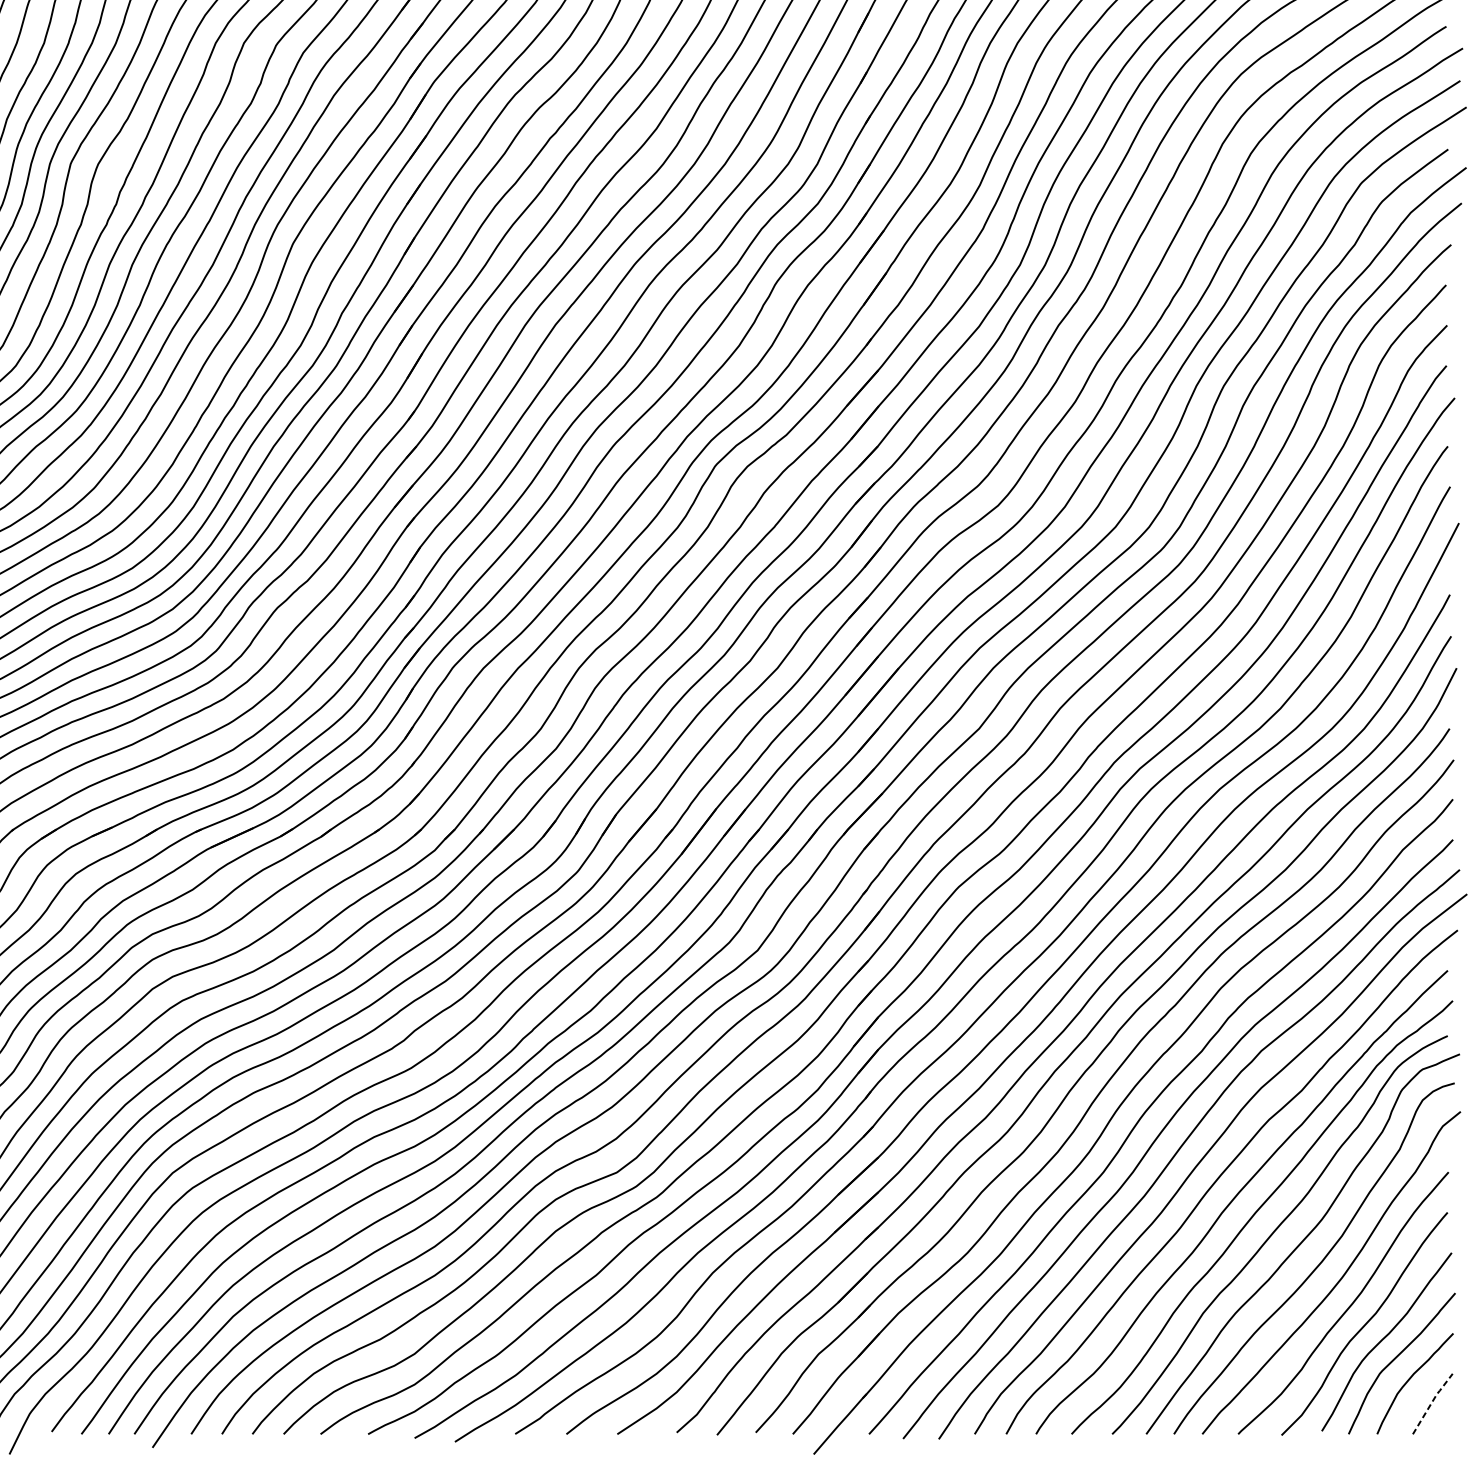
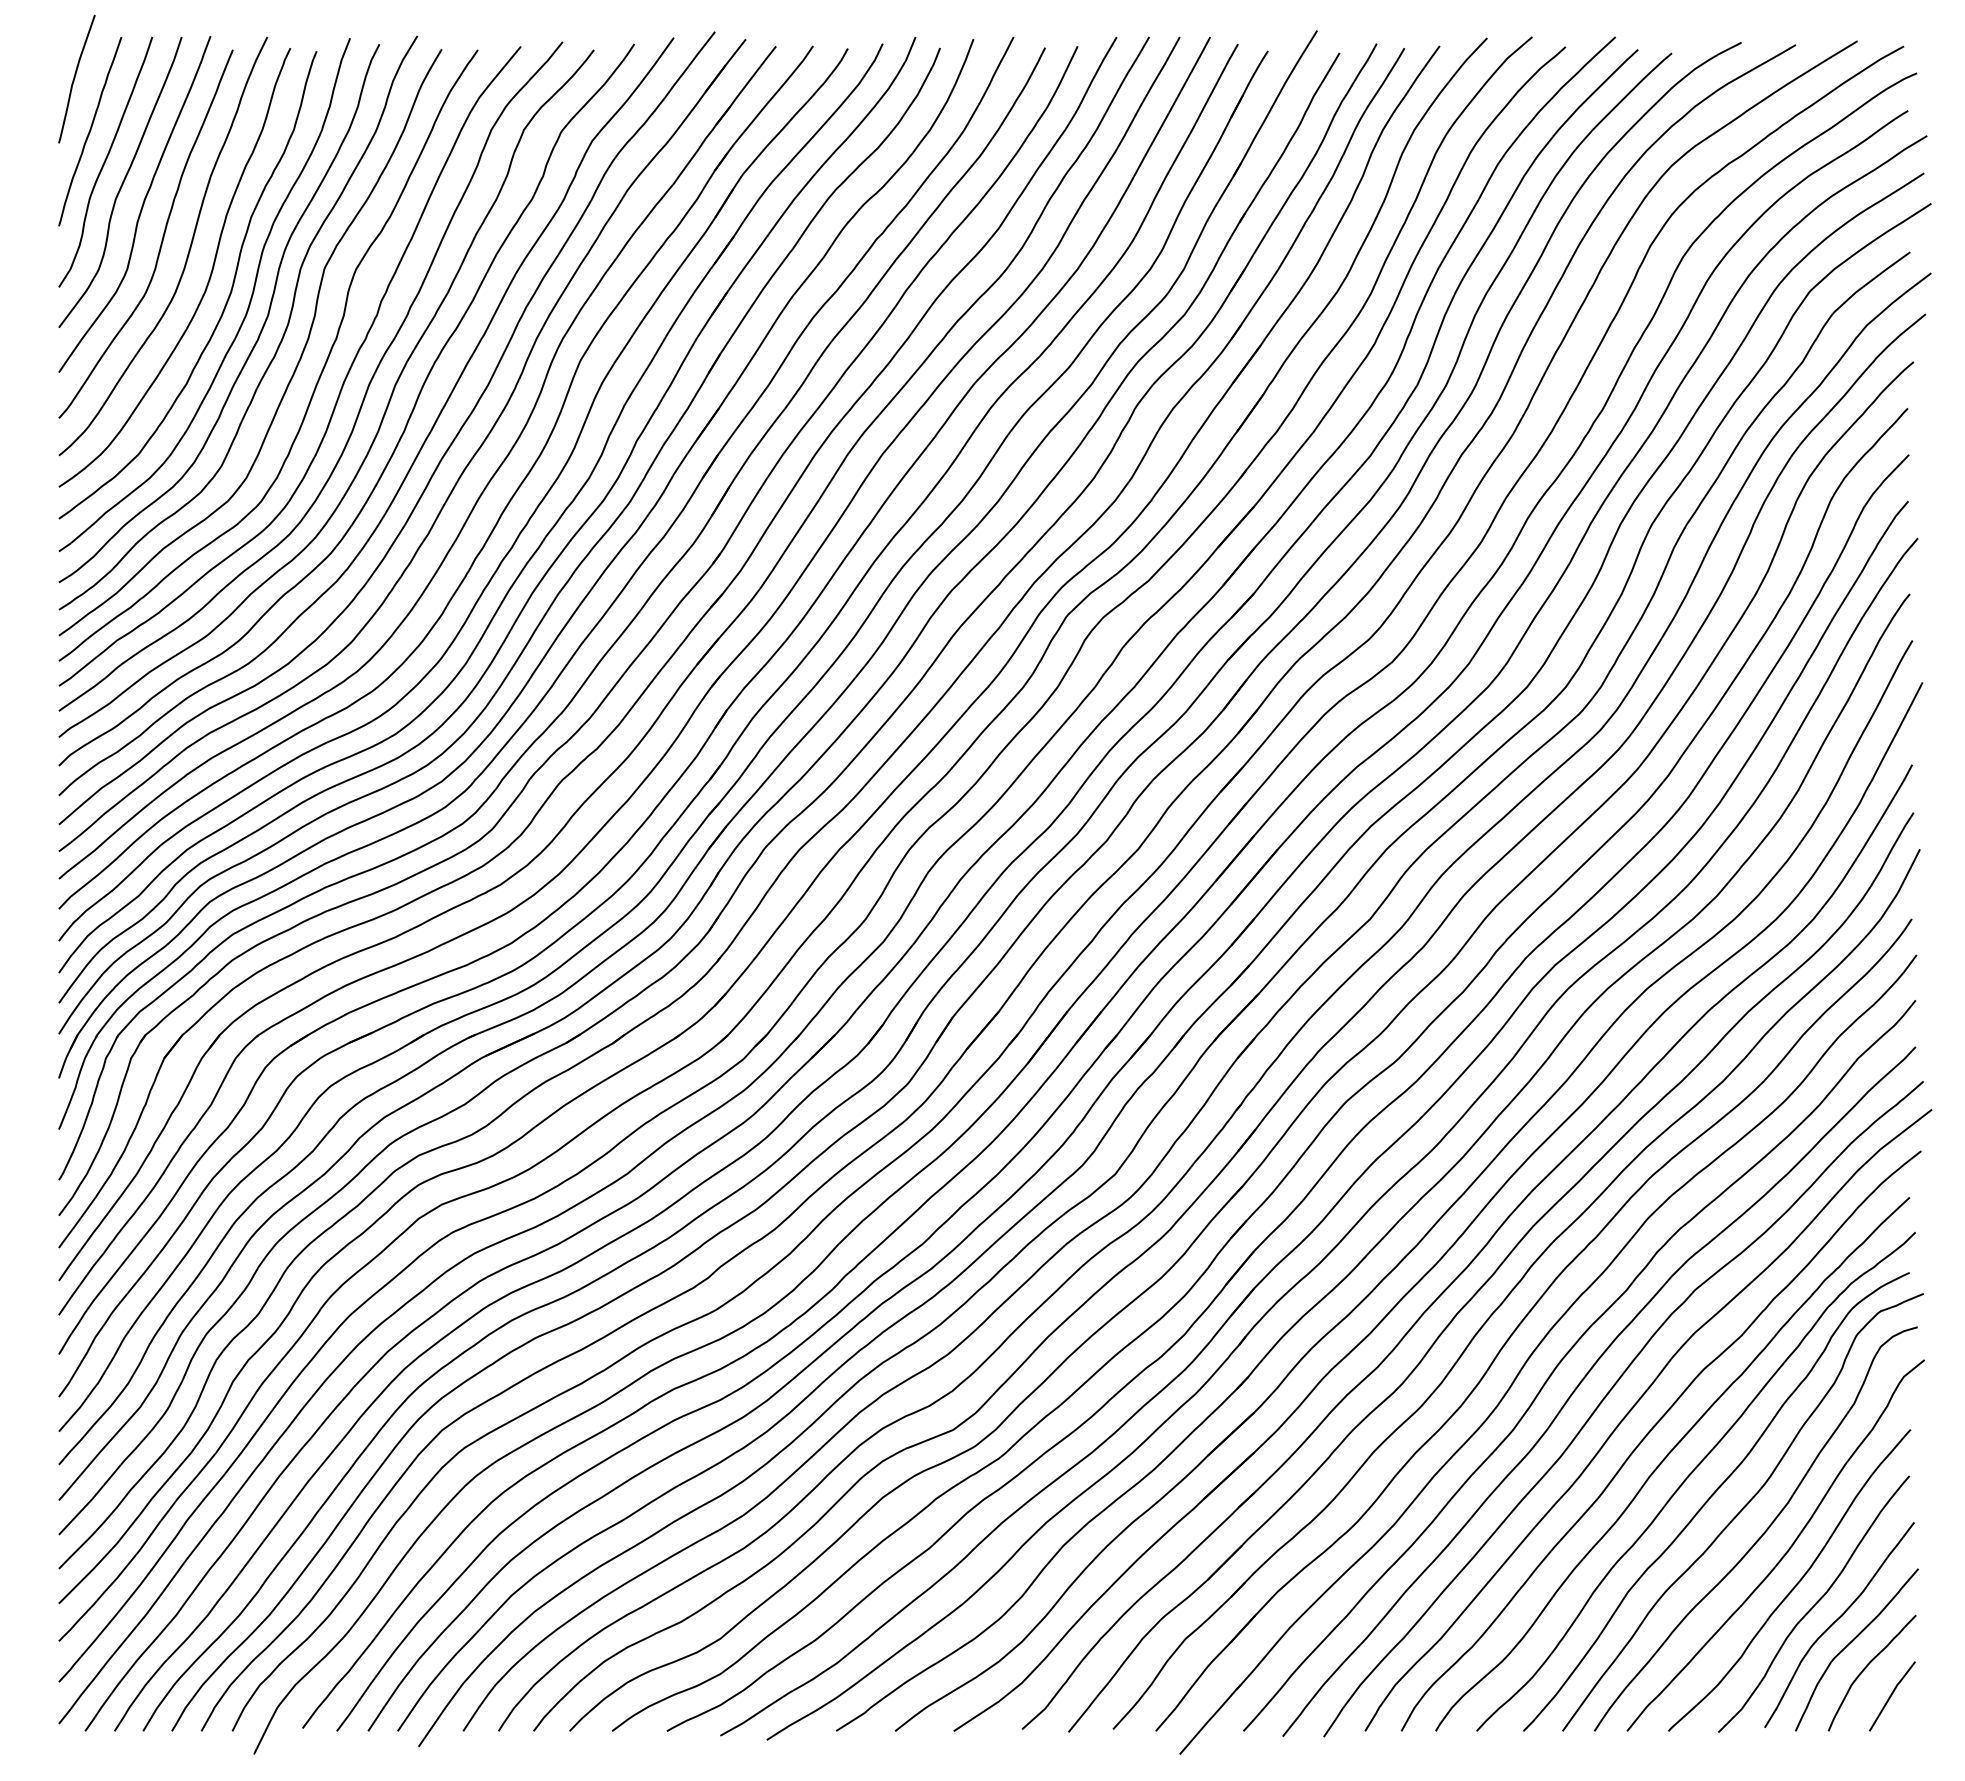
line: (1431, 1402) -> (1891, 1694), dashed -> solid

